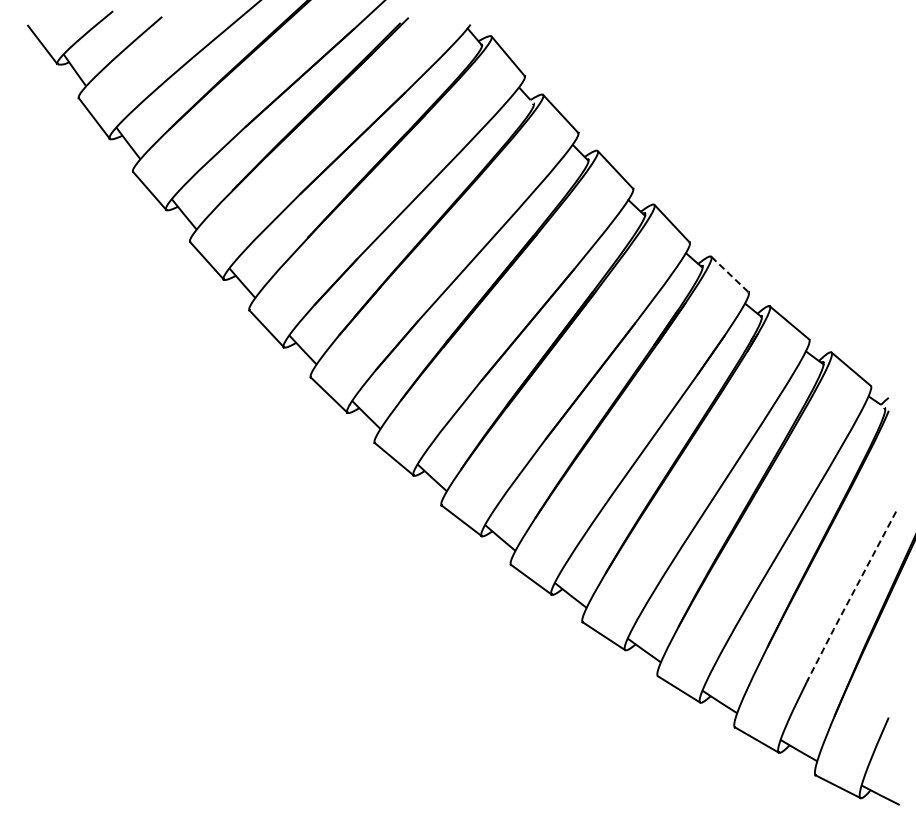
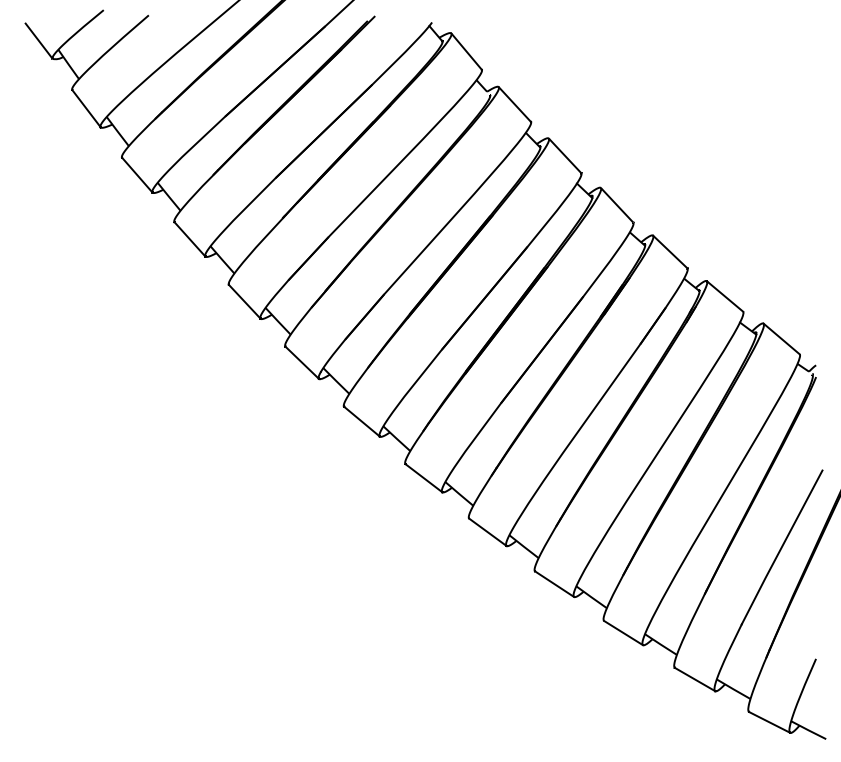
line: (729, 274) -> (669, 251), dashed -> solid
line: (851, 595) -> (781, 546), dashed -> solid

